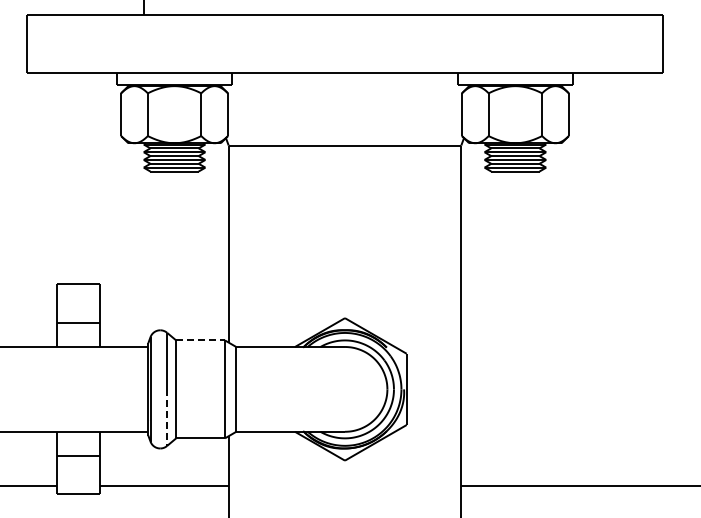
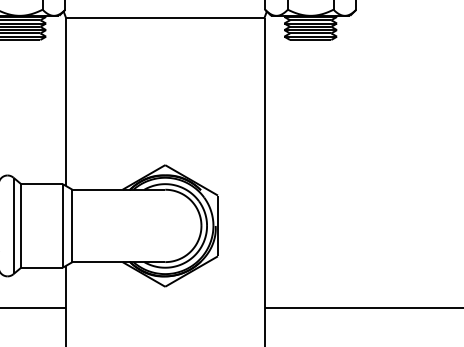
line: (201, 340) -> (42, 184), dashed -> solid
line: (167, 418) -> (13, 250), dashed -> solid

